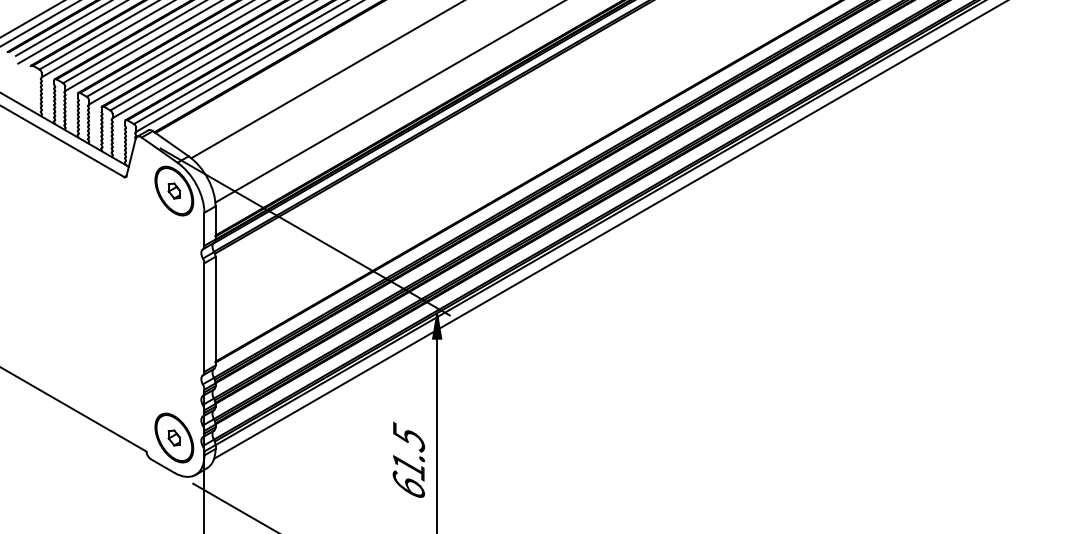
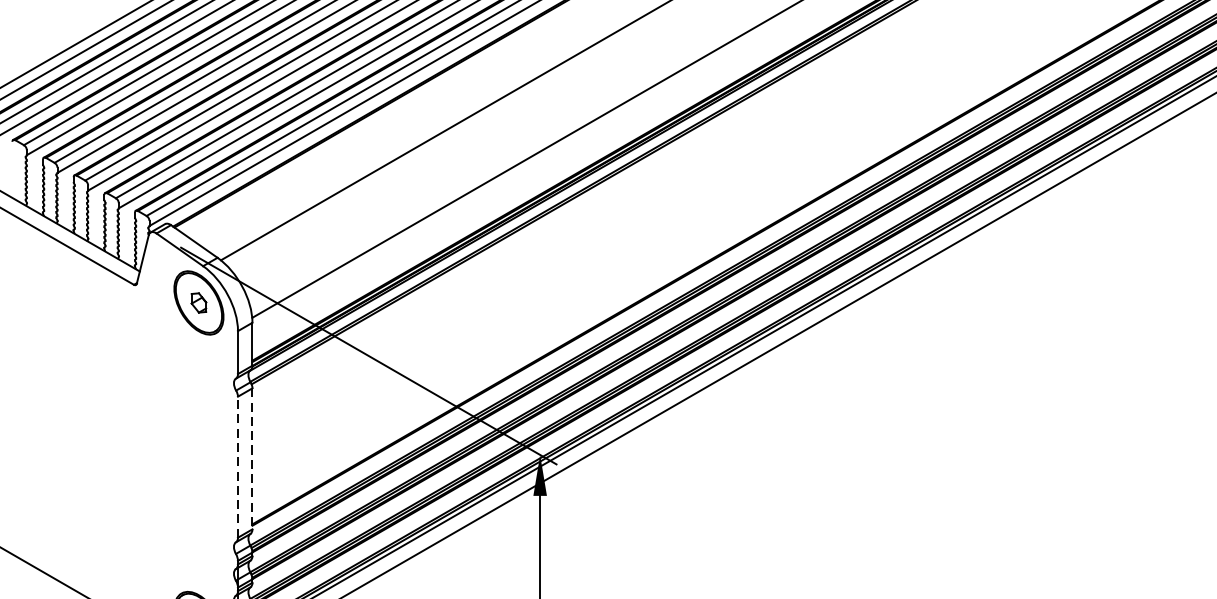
line: (215, 311) -> (252, 459), solid -> dashed
line: (204, 317) -> (238, 467), solid -> dashed

